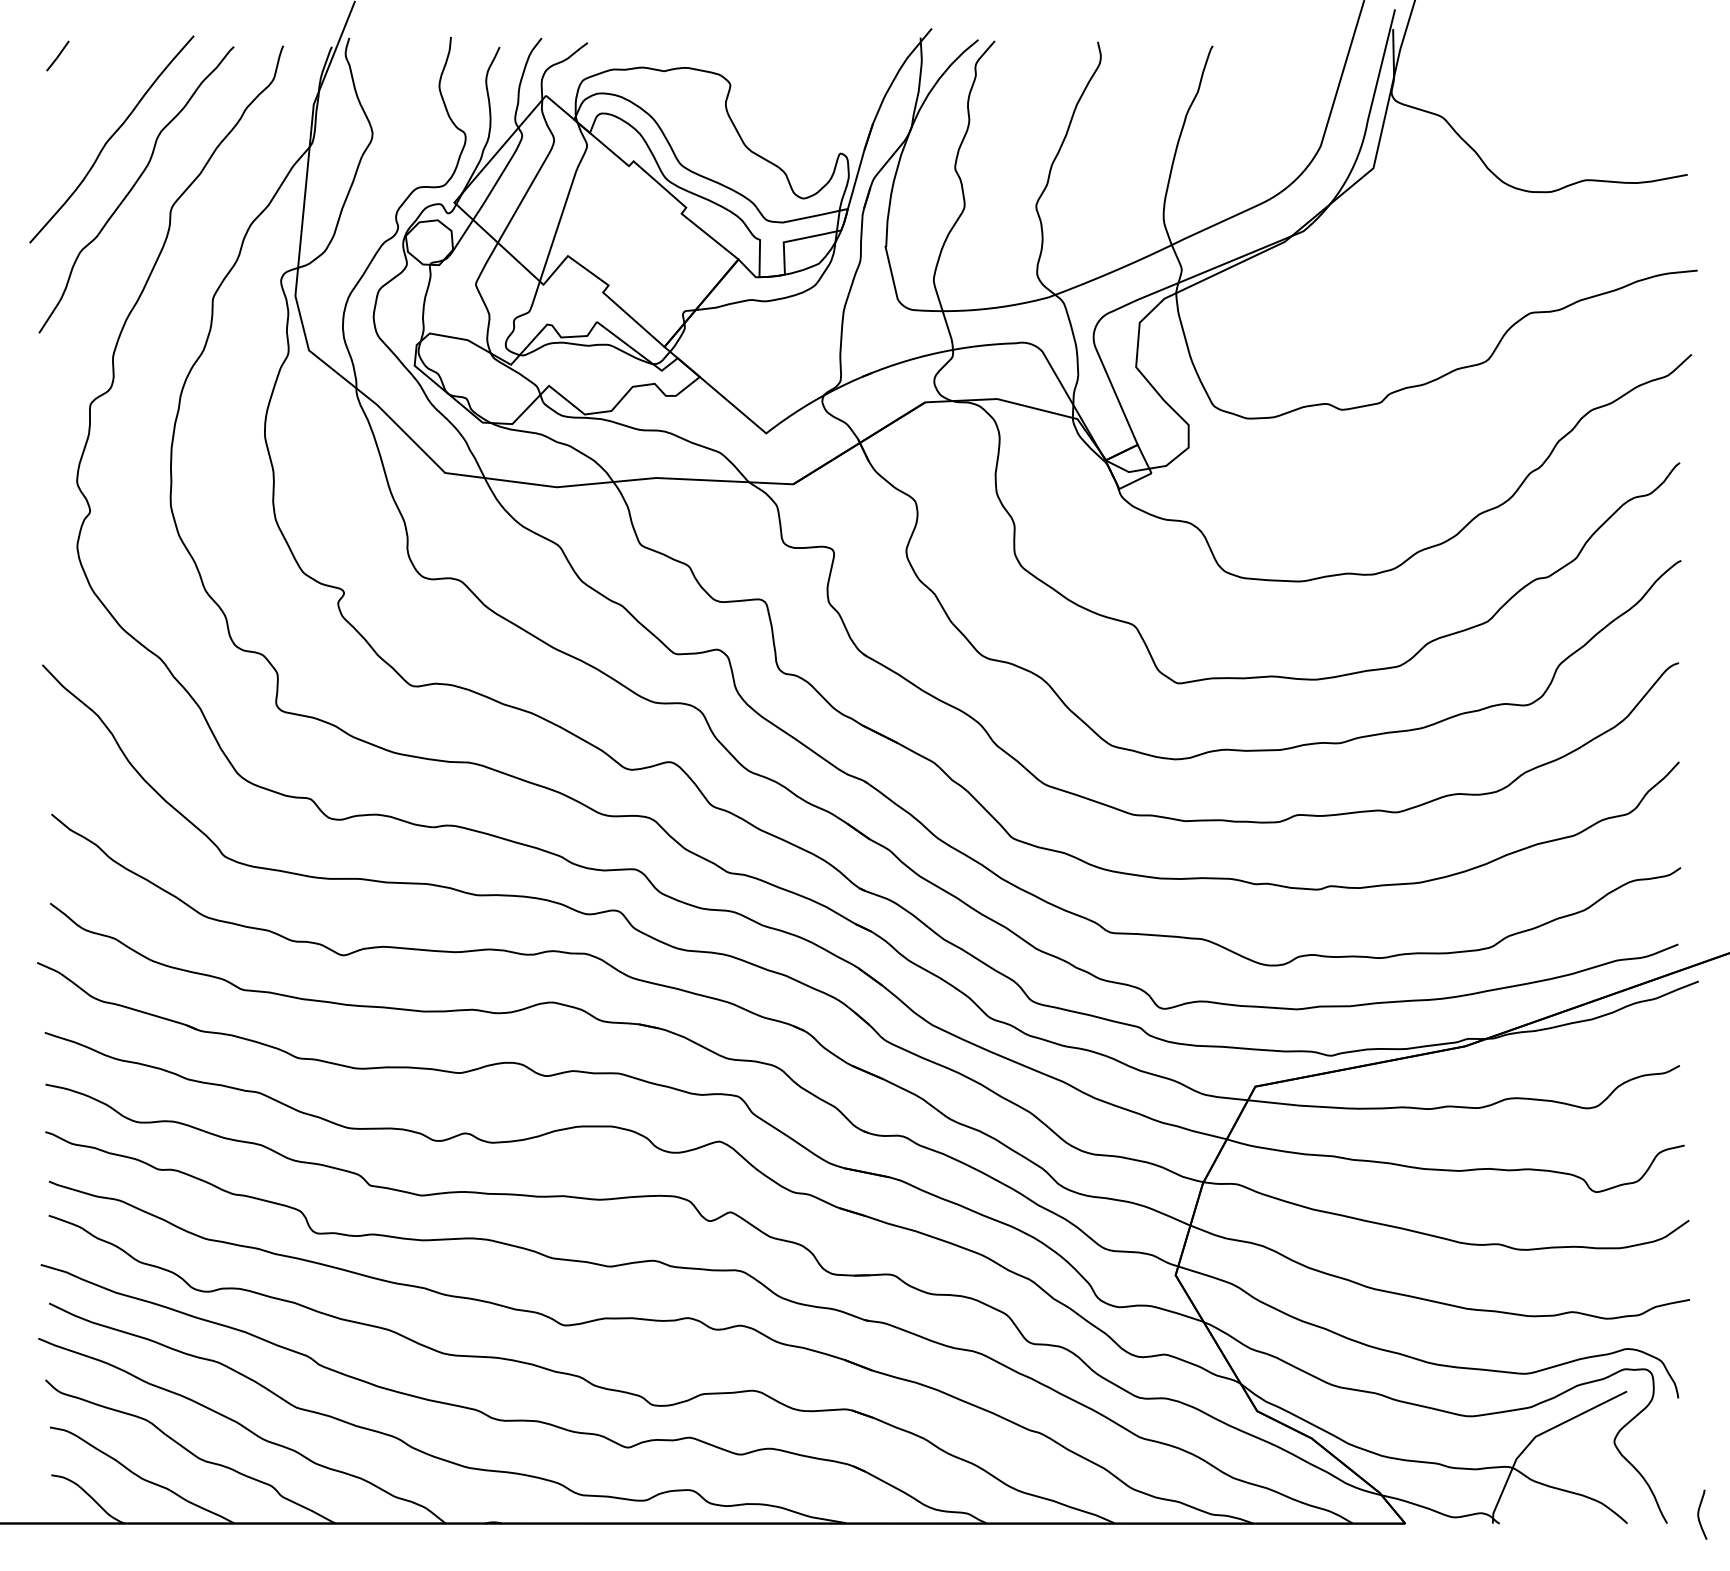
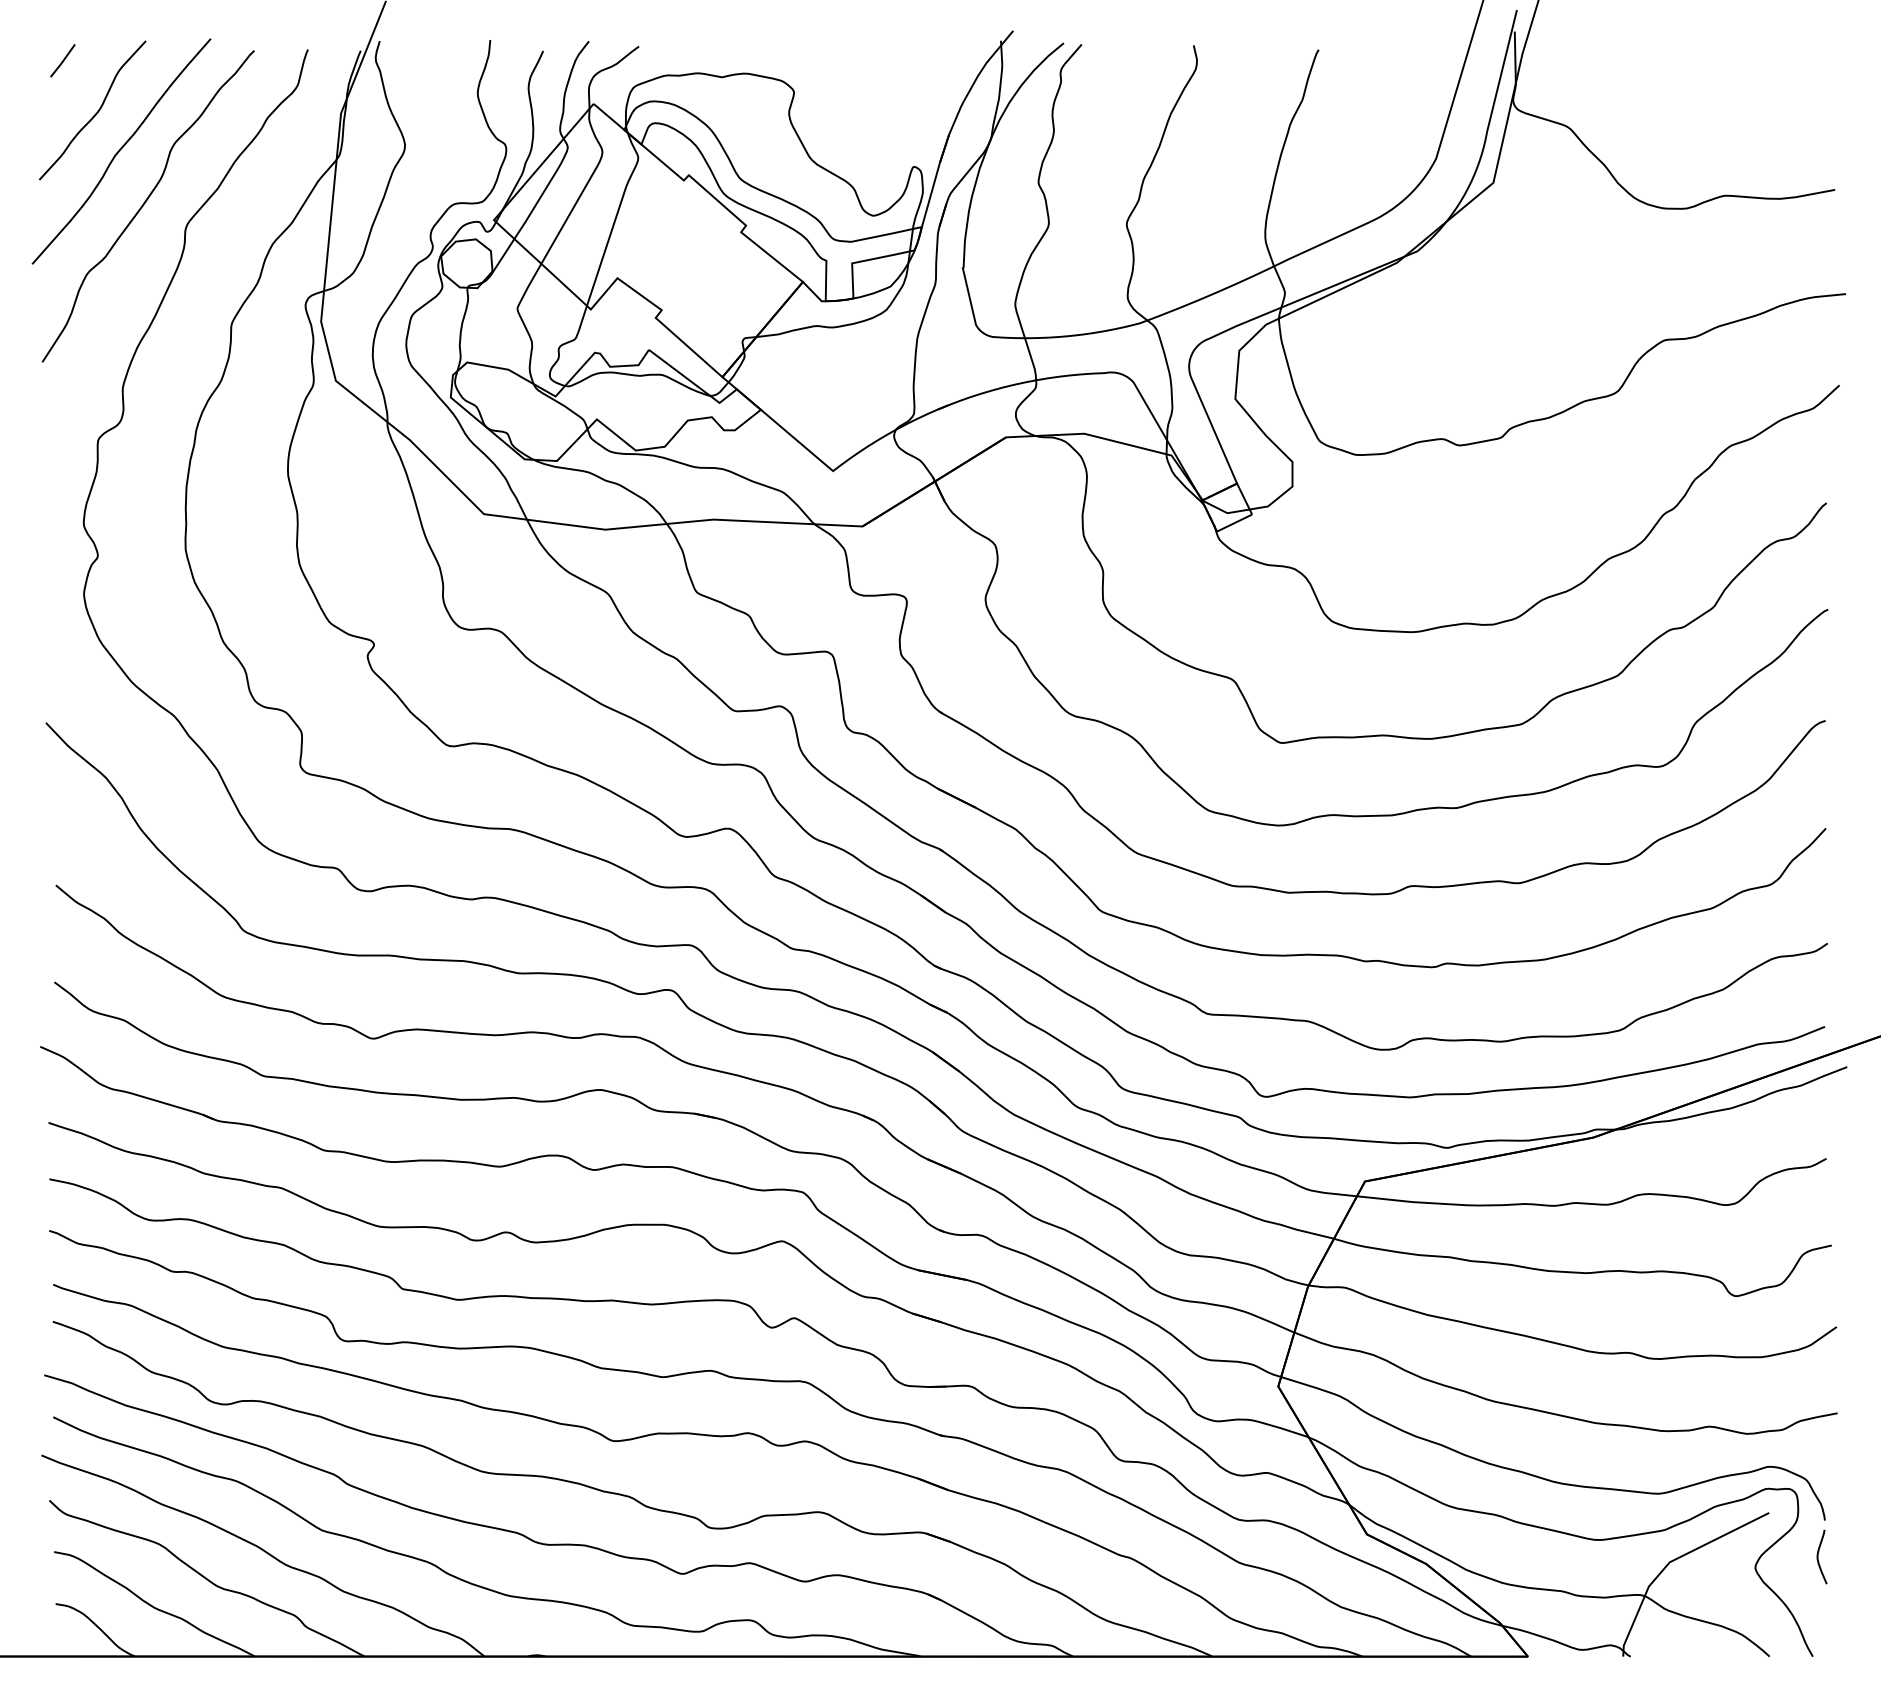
curve: (87, 104) -> (95, 113), added
curve: (1699, 1514) -> (1818, 1556), moved

